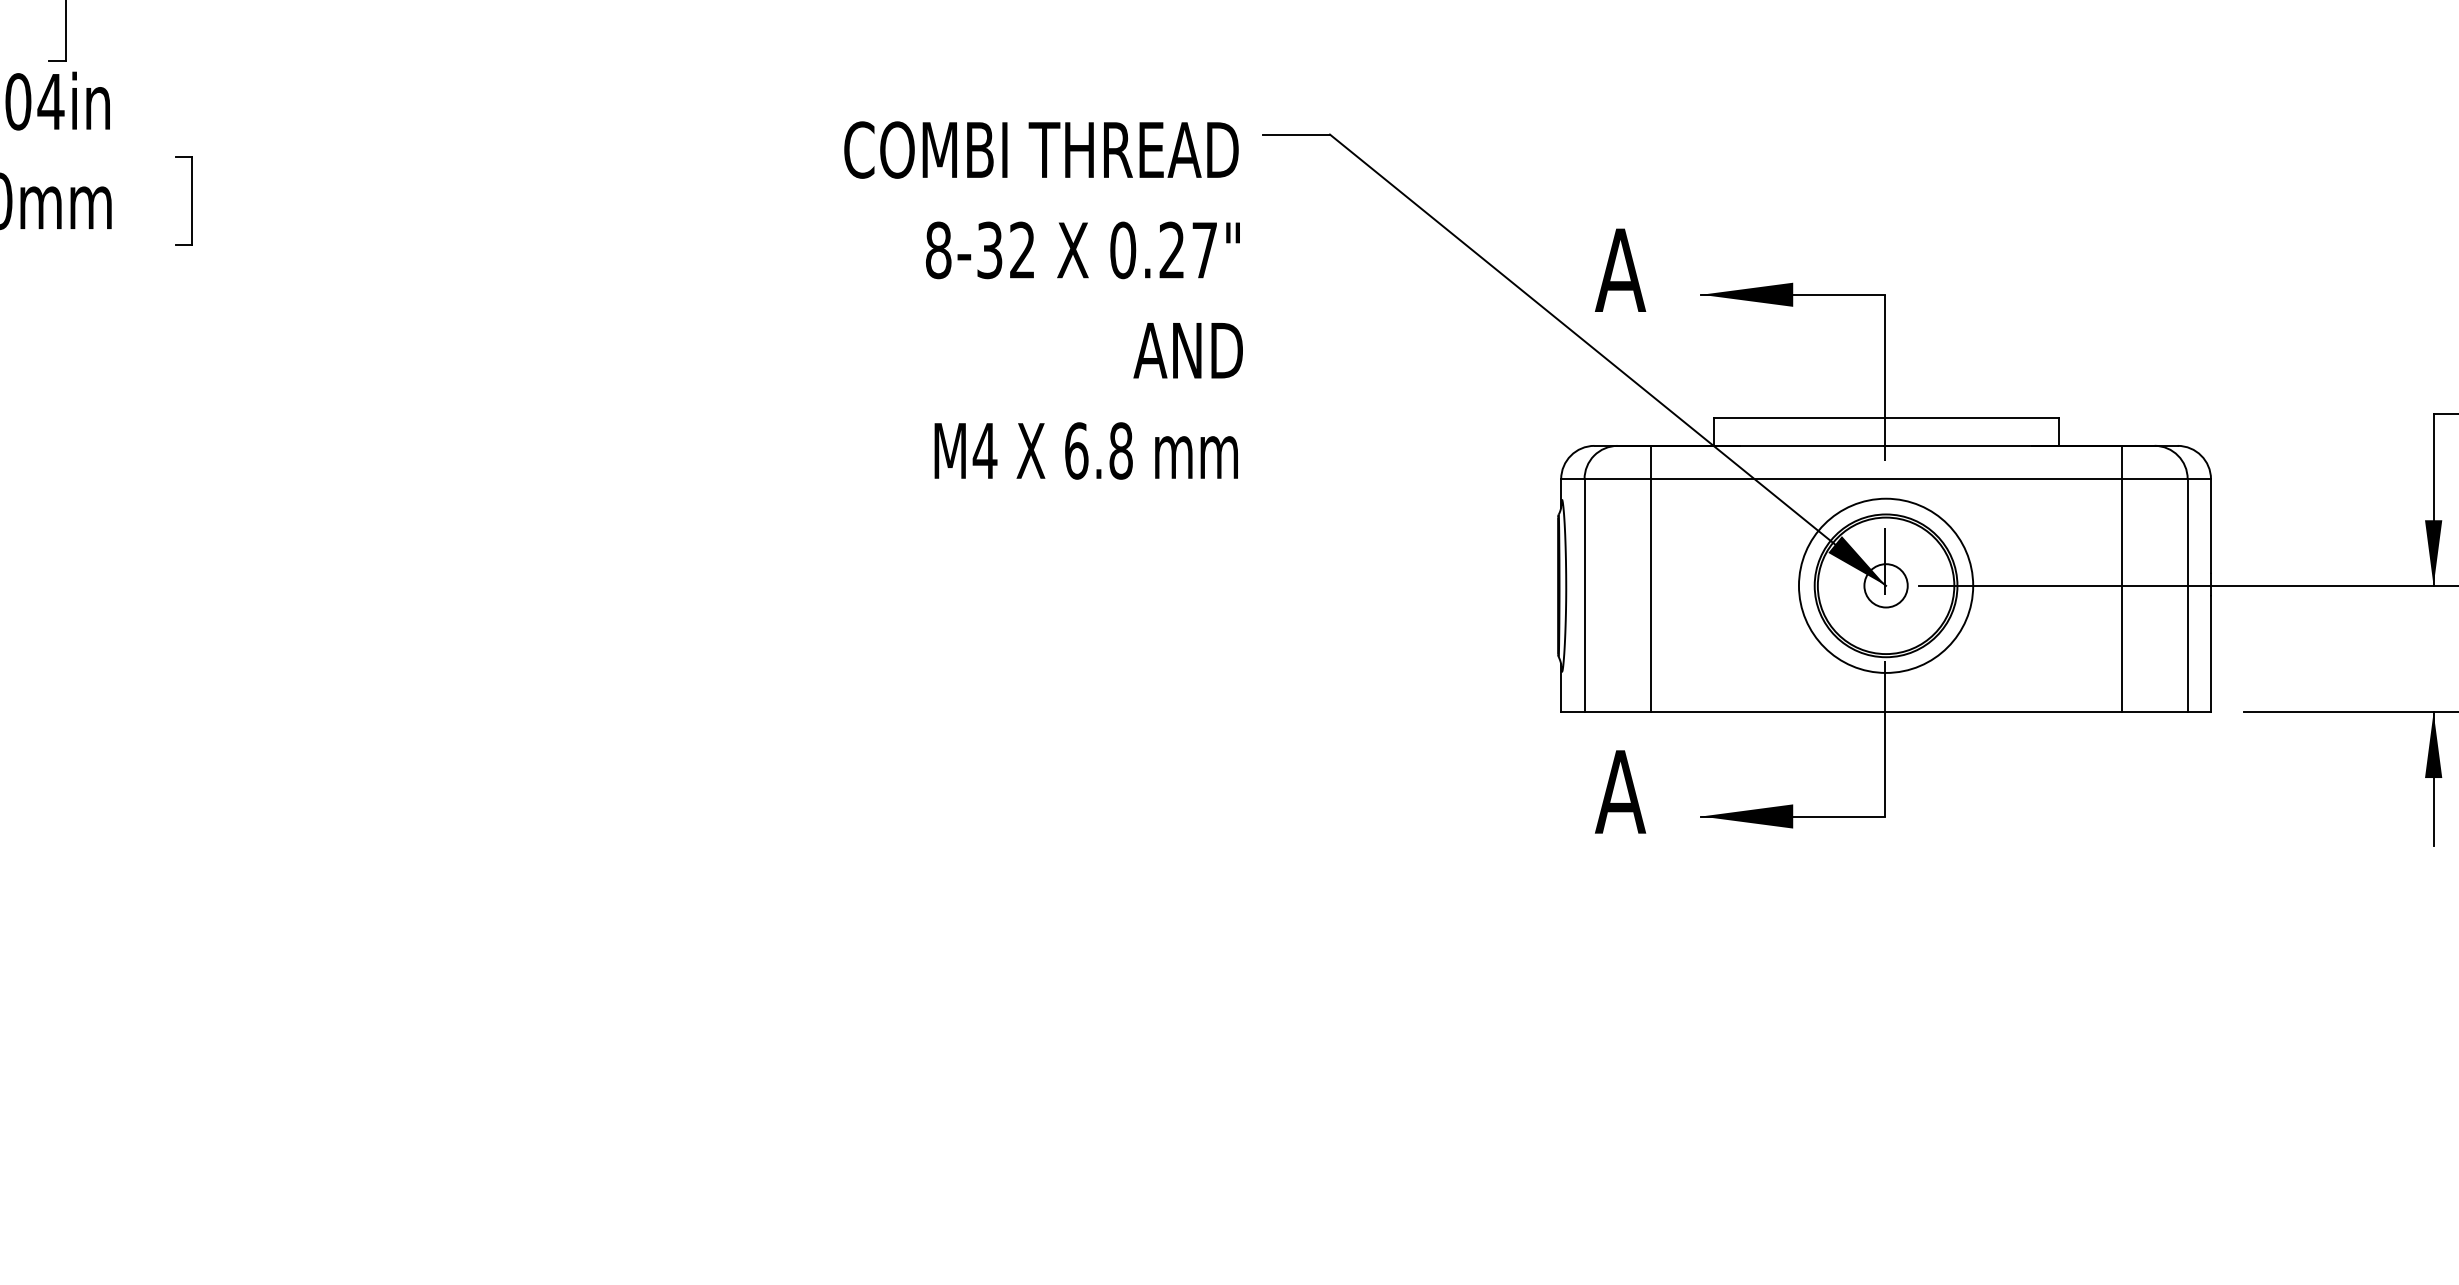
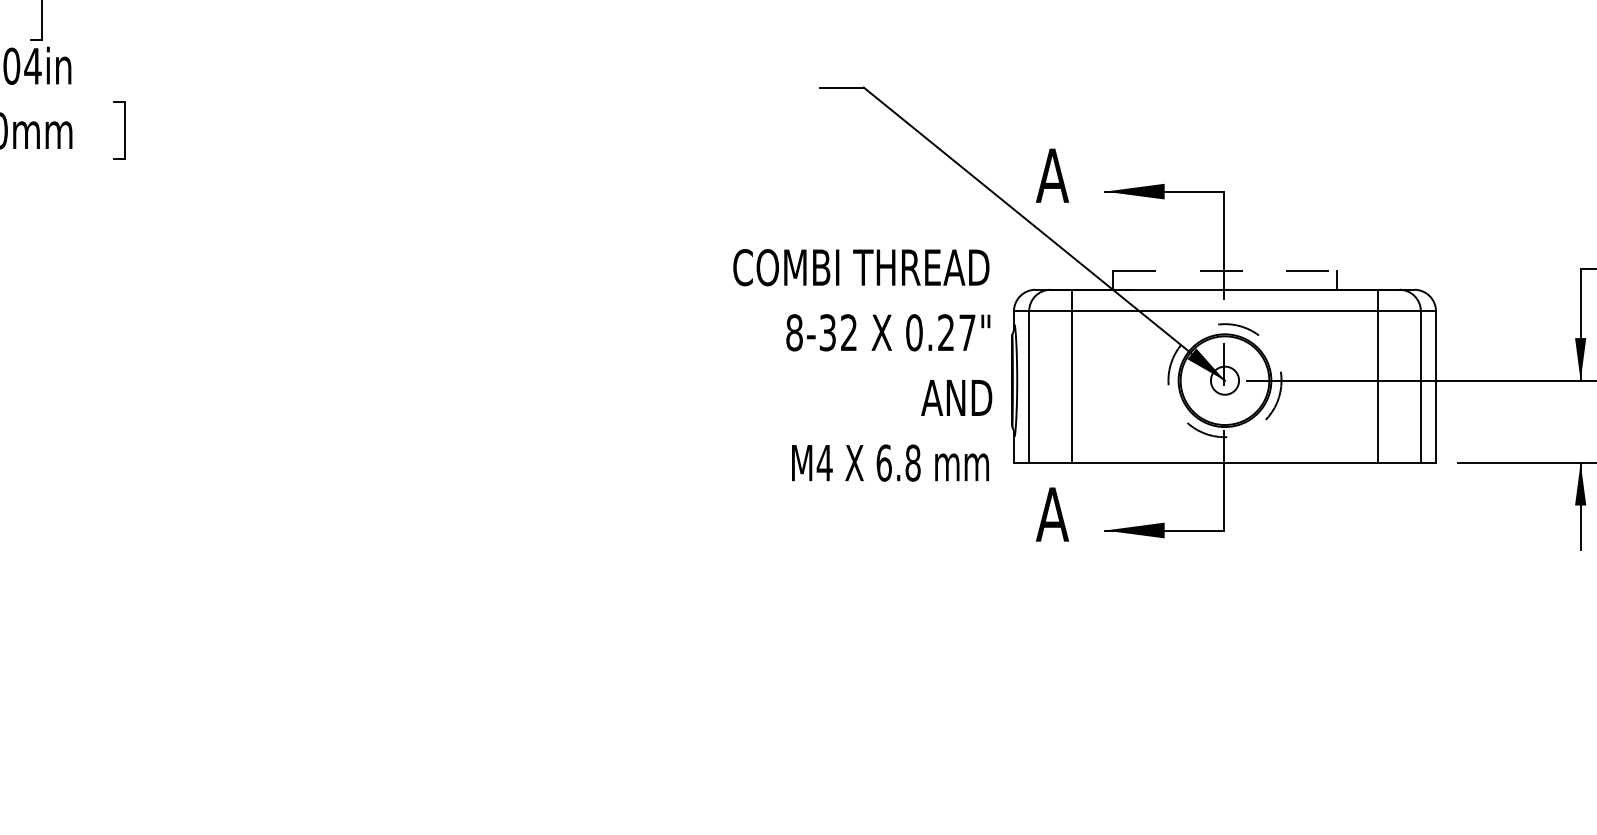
text: (1043, 300) -> (862, 365), moved
line: (1886, 417) -> (1225, 271), solid -> dashed
circle: (1885, 585) -> (1224, 380), solid -> dashed

